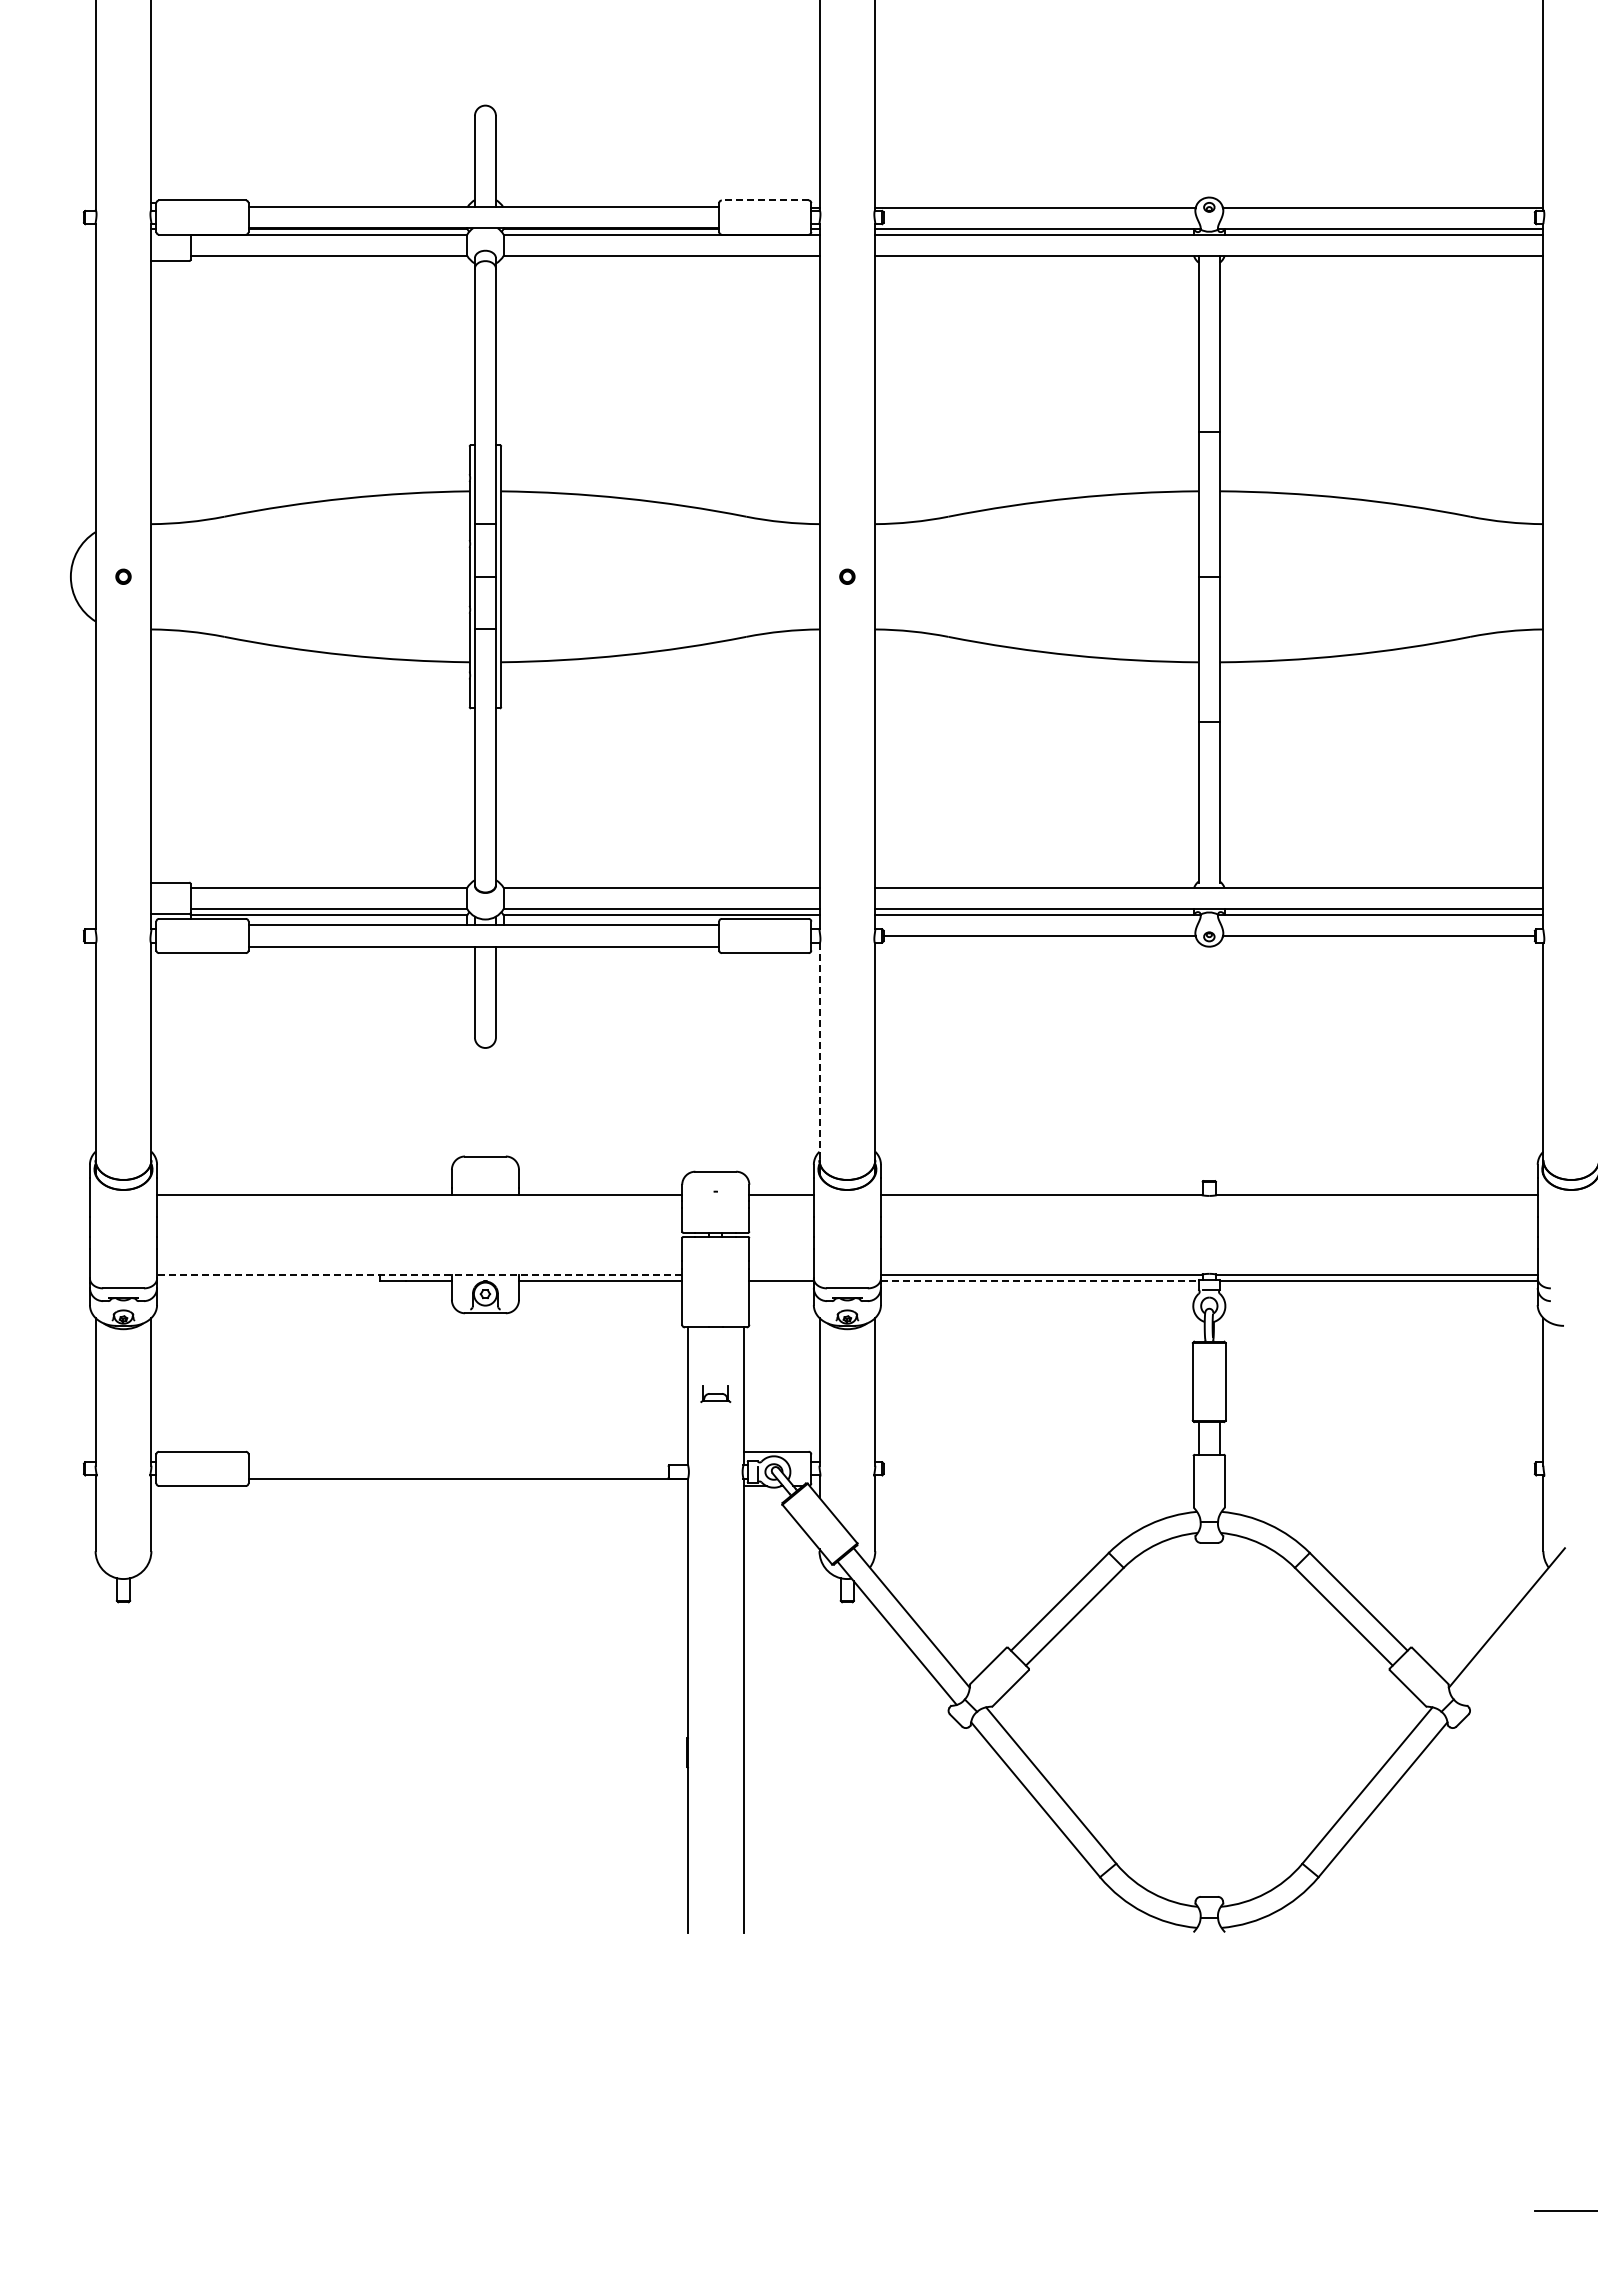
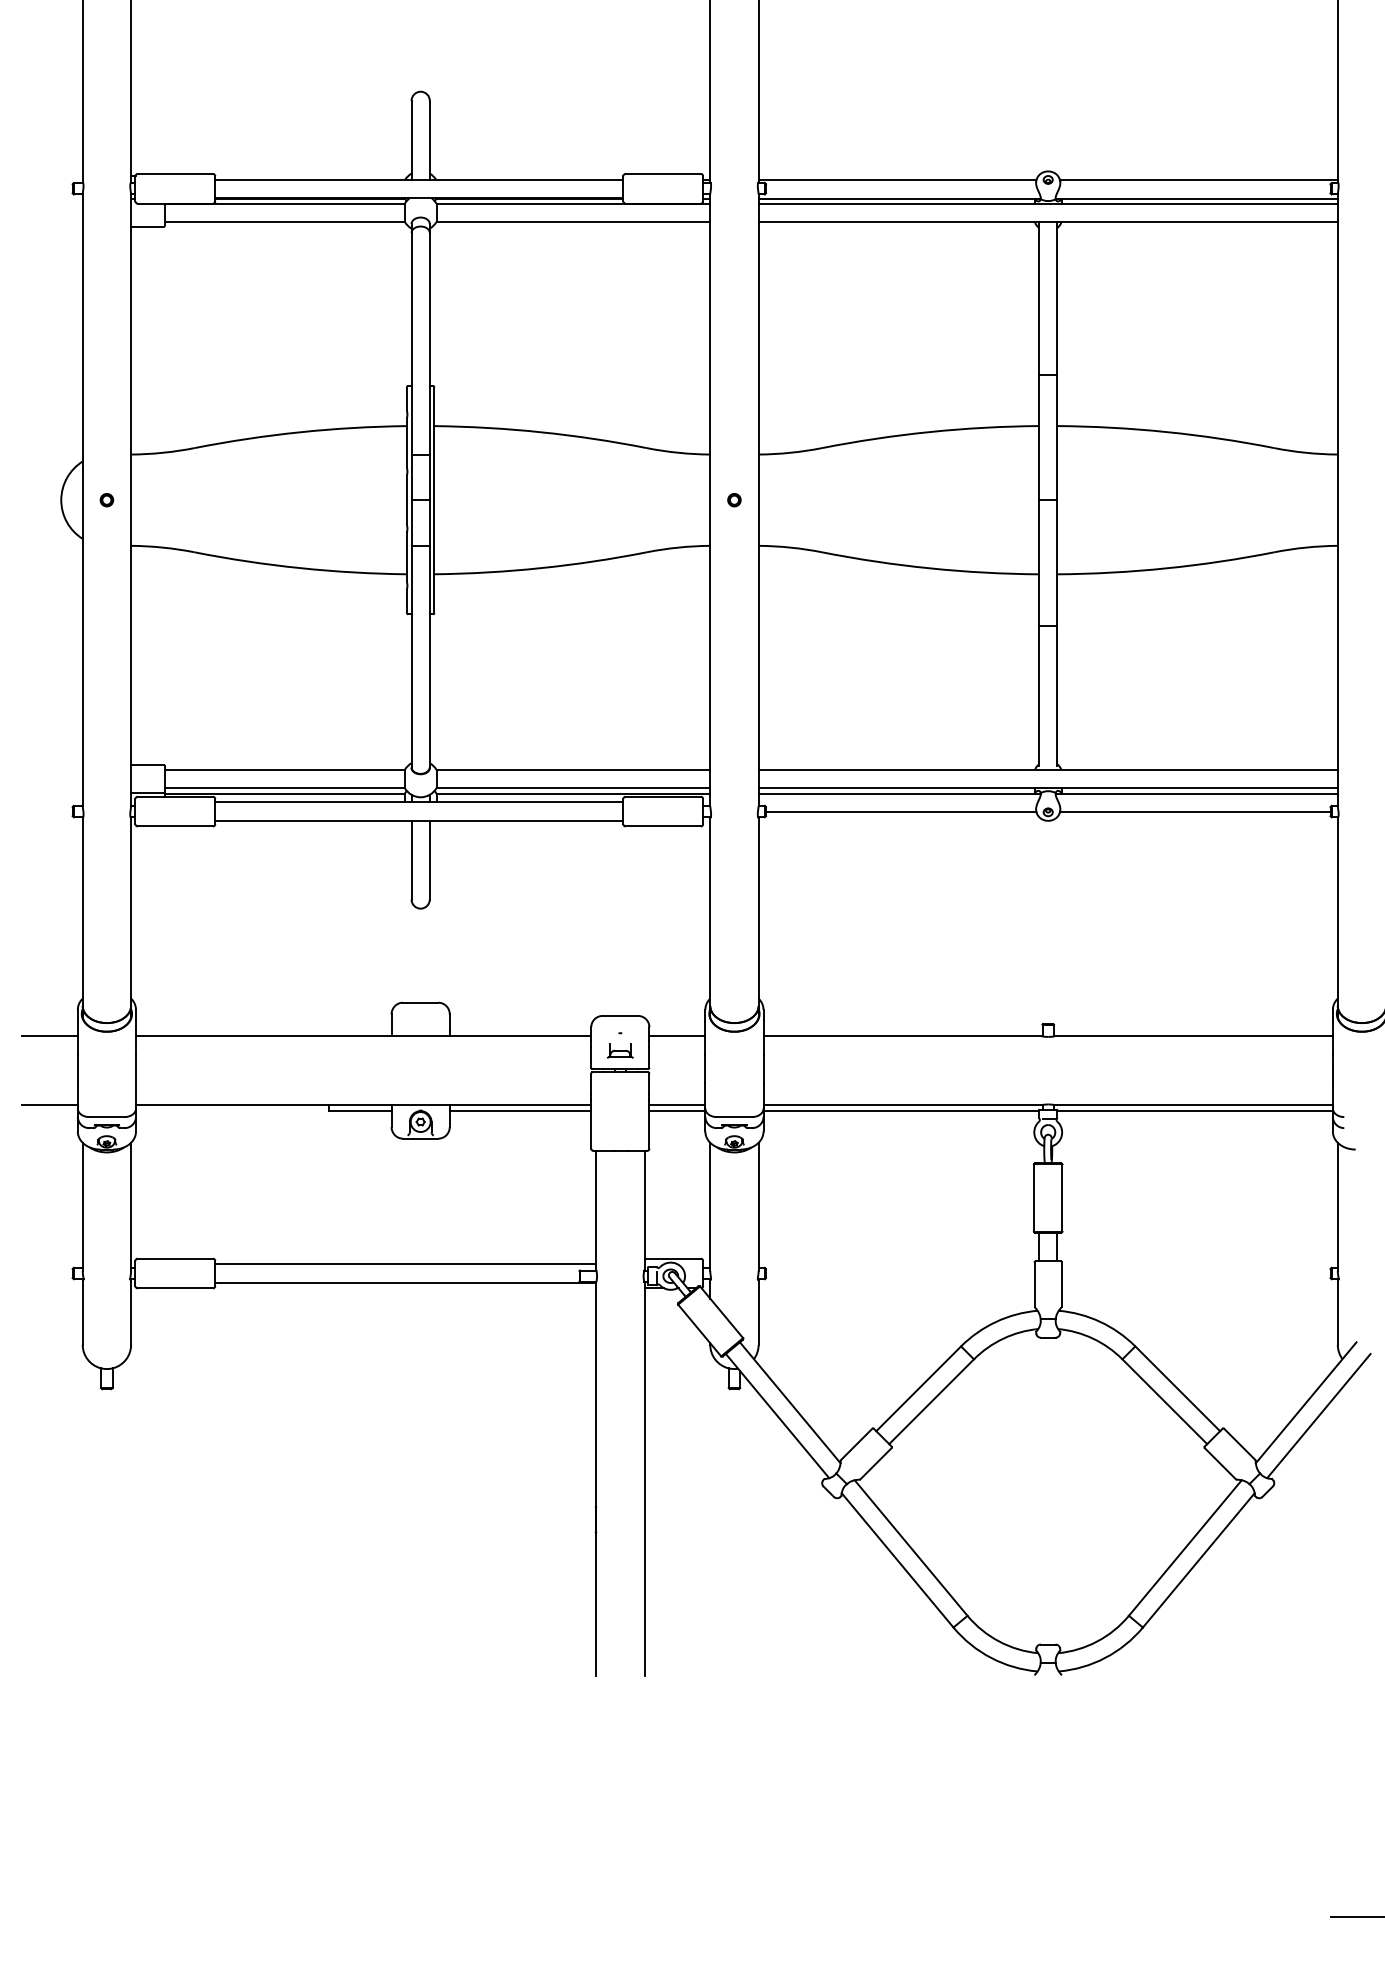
line: (764, 200) -> (662, 173), dashed -> solid
line: (819, 1051) -> (710, 911), dashed -> solid
line: (57, 1195) -> (49, 1036), added
line: (57, 1274) -> (49, 1105), added
line: (419, 1274) -> (363, 1105), dashed -> solid
line: (781, 1274) -> (677, 1105), added
line: (1039, 1280) -> (900, 1110), dashed -> solid
part: (715, 1393) -> (620, 1050), moved
line: (467, 1458) -> (405, 1264), added
line: (1521, 1632) -> (1318, 1415), added

